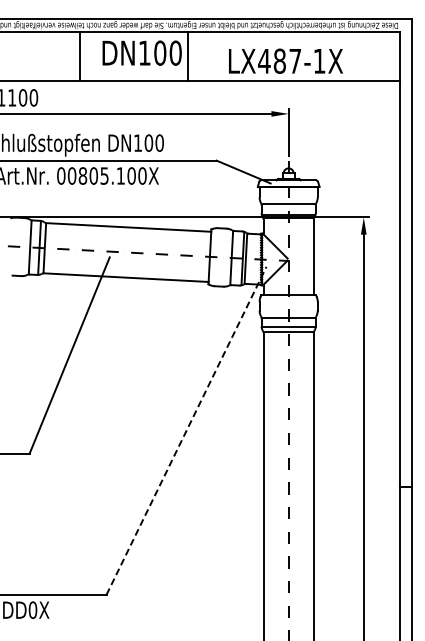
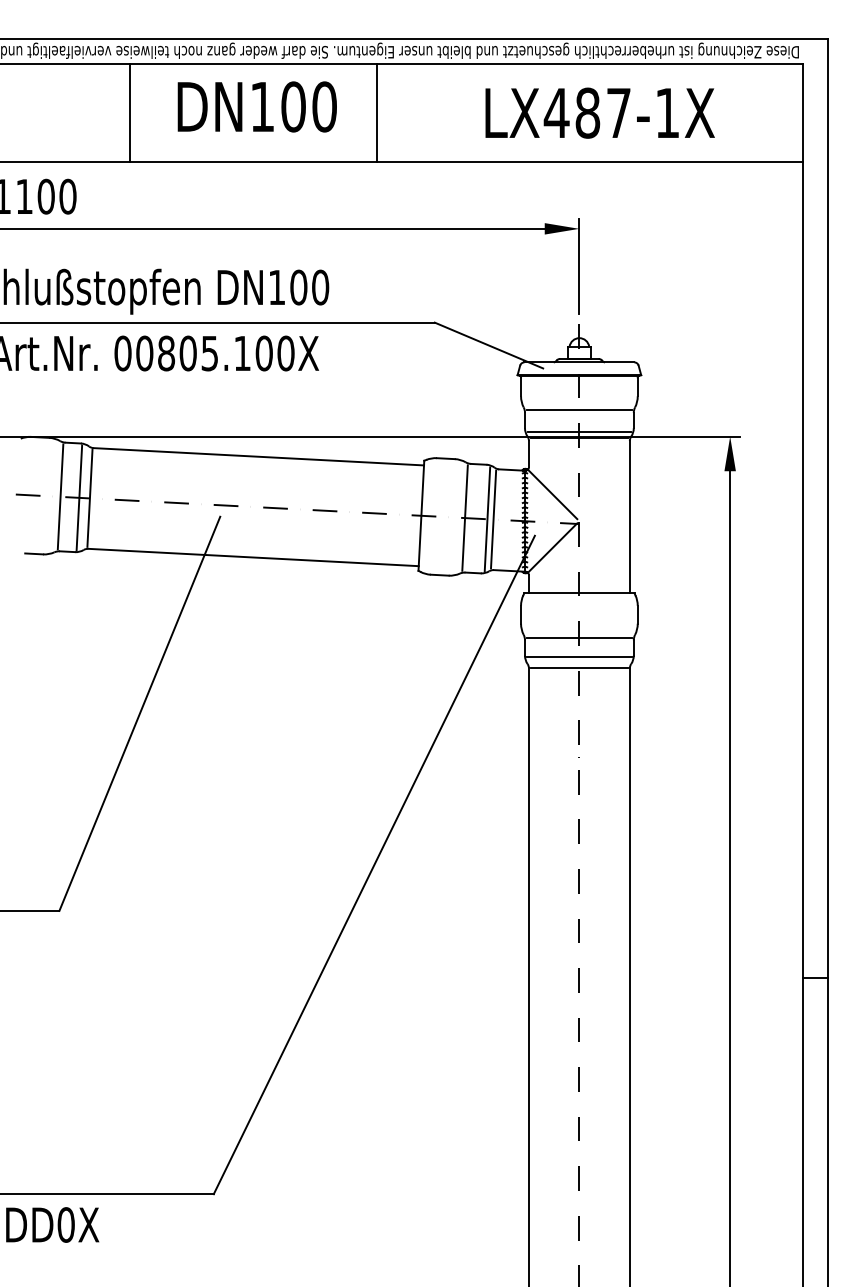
text: (141, 52) -> (255, 105), moved
line: (79, 55) -> (129, 111), moved
text: (285, 60) -> (599, 111), moved
line: (186, 430) -> (374, 864), dashed -> solid

